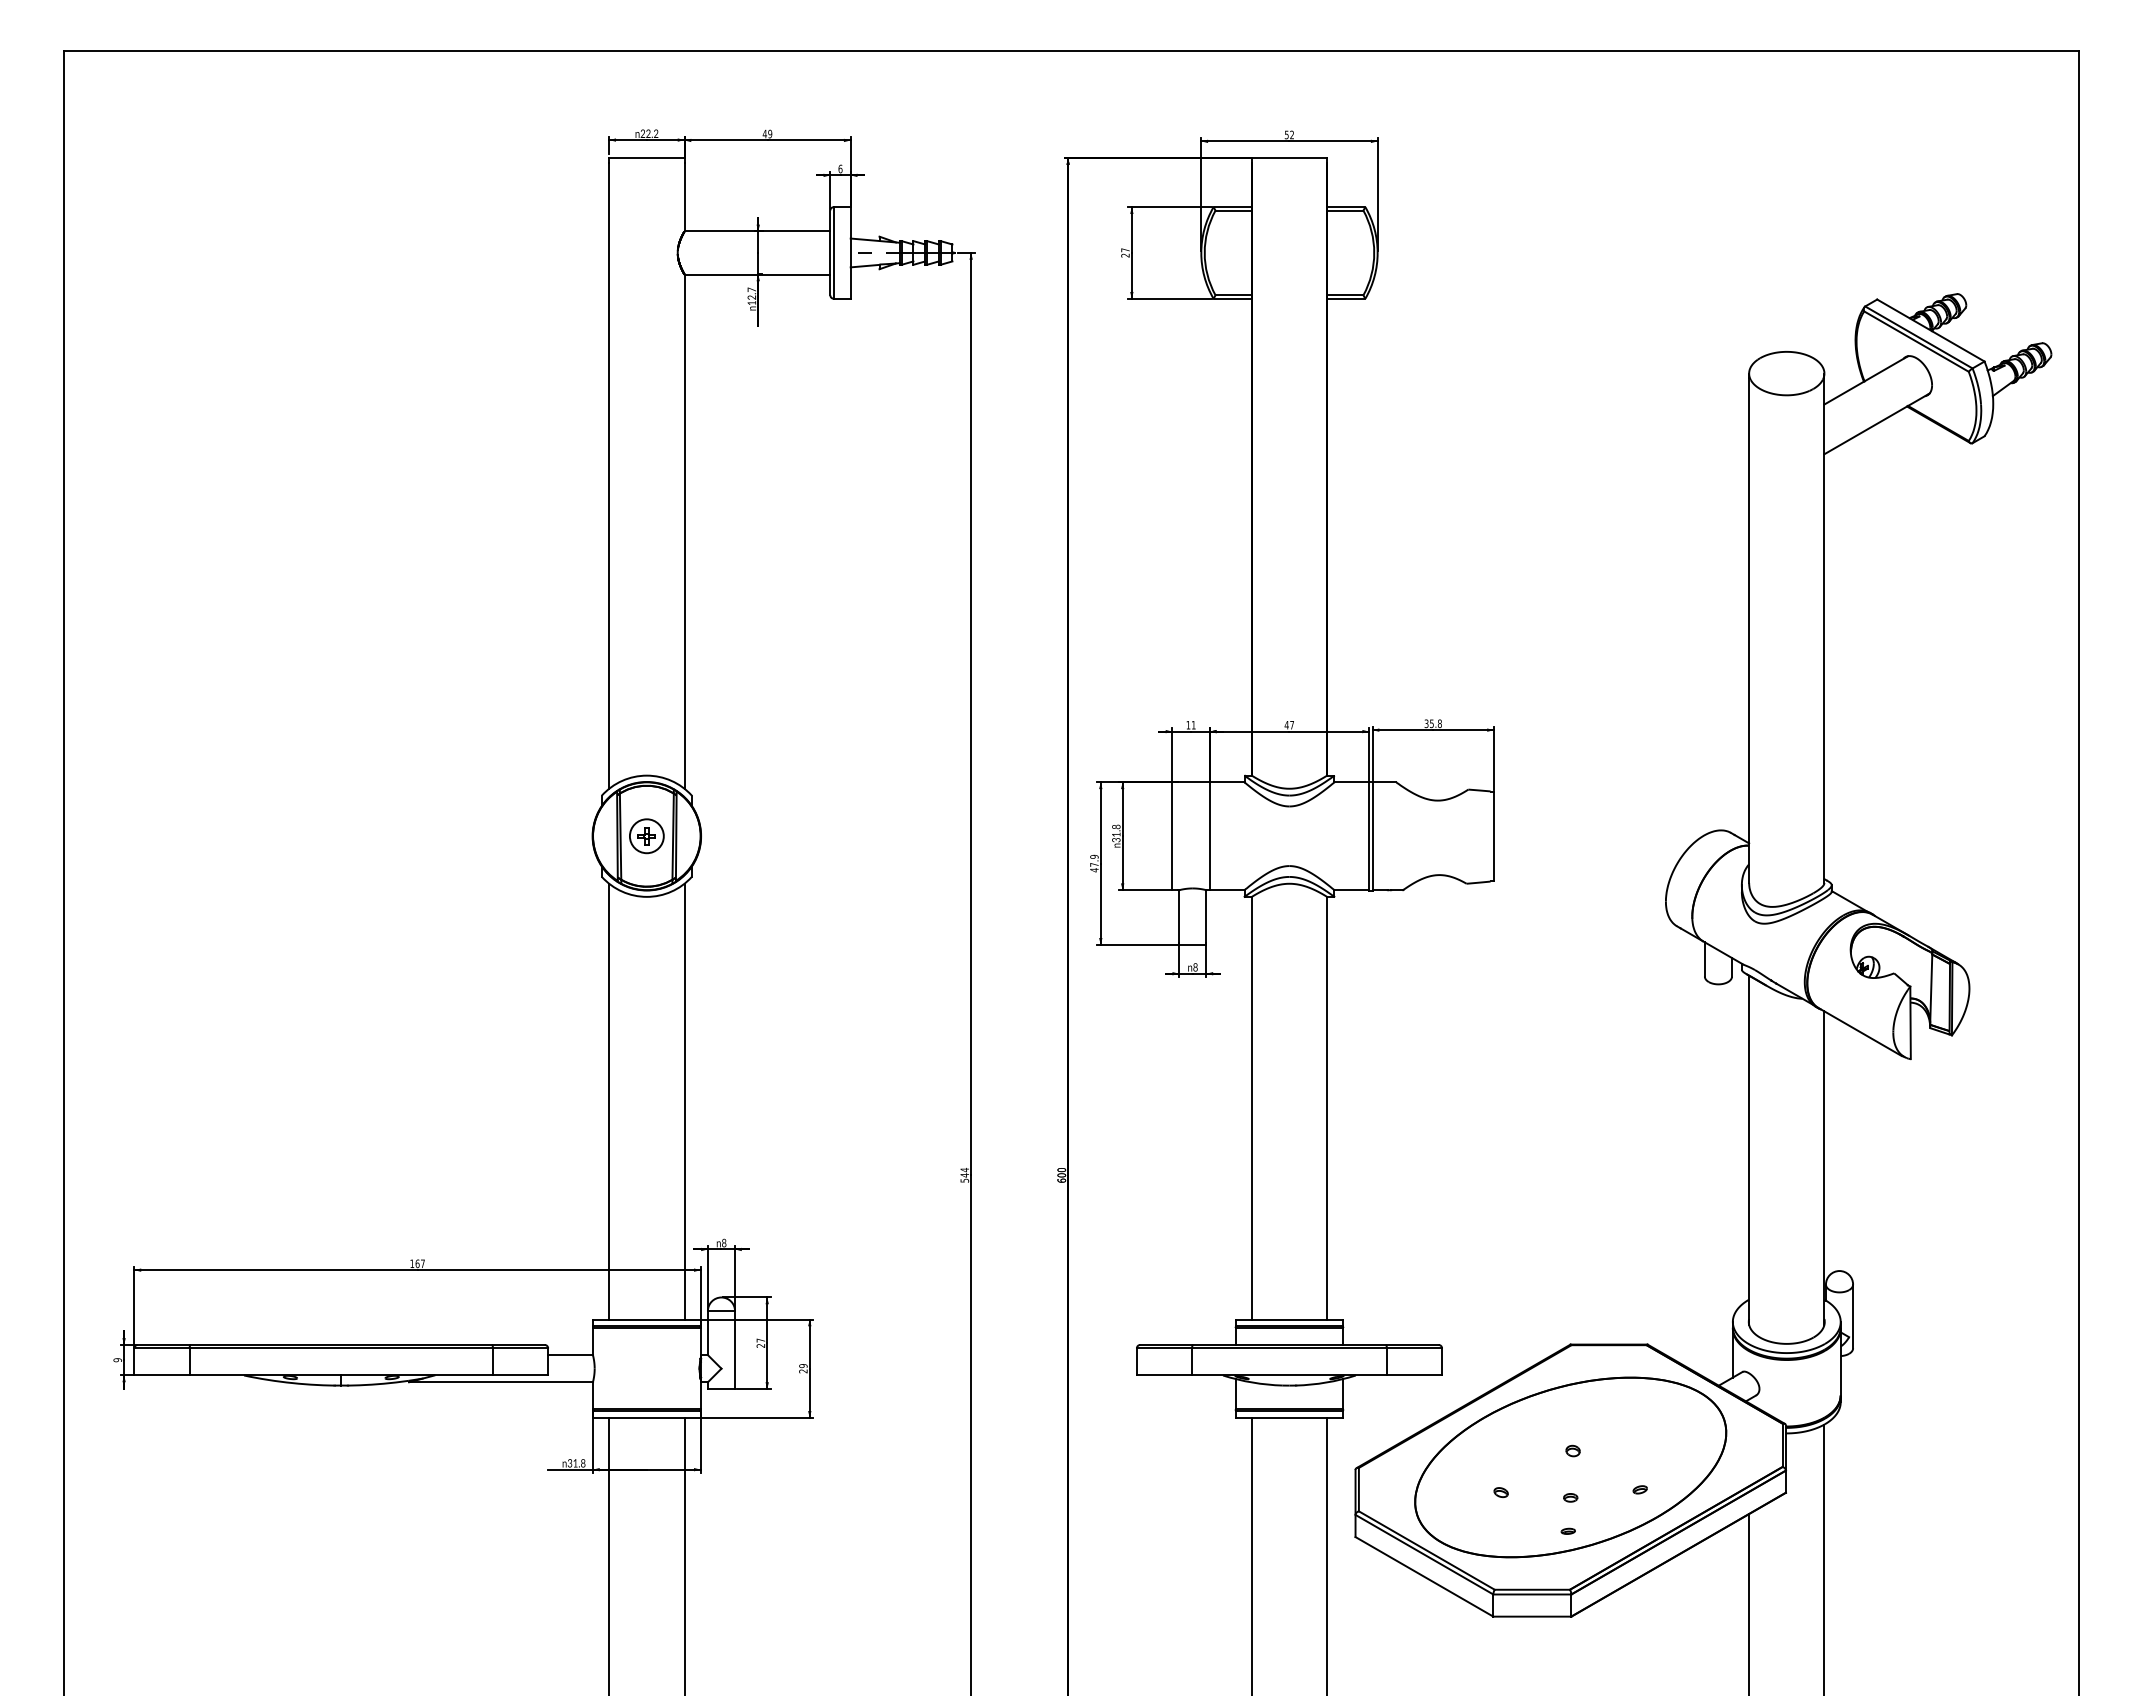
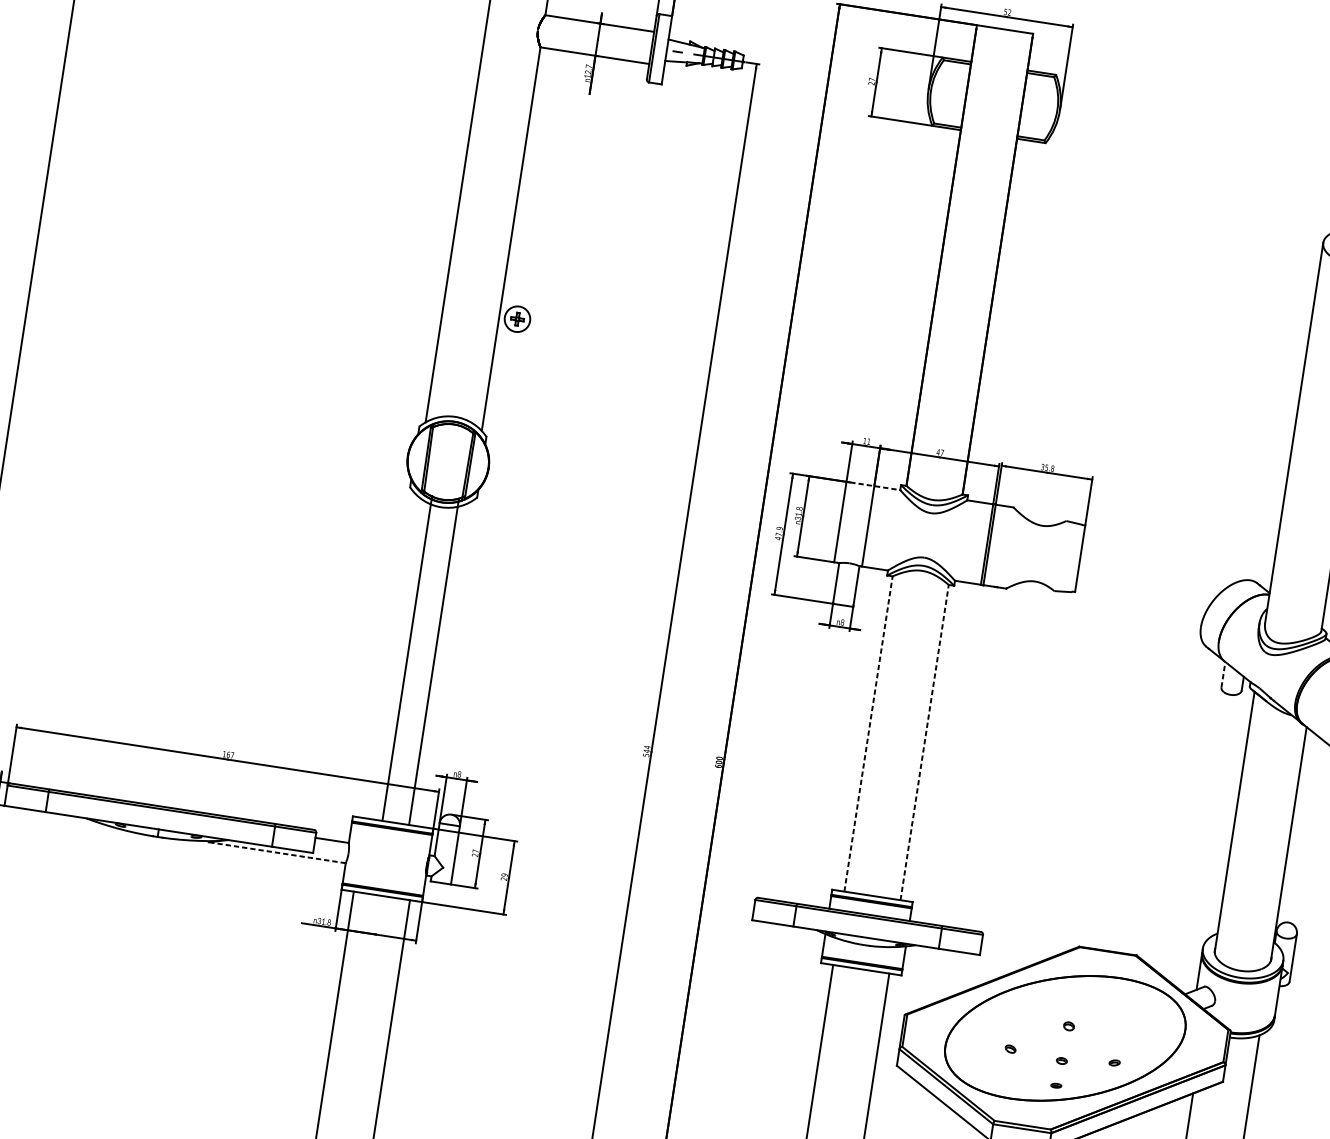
line: (1211, 782) -> (875, 486), solid -> dashed
part: (646, 836) -> (517, 319), moved
line: (1704, 958) -> (1223, 673), solid -> dashed
line: (609, 1101) -> (434, 662), moved
line: (684, 1101) -> (407, 658), moved
line: (1251, 1107) -> (868, 733), solid -> dashed
line: (1327, 1107) -> (925, 742), solid -> dashed
line: (501, 1382) -> (277, 852), solid -> dashed

